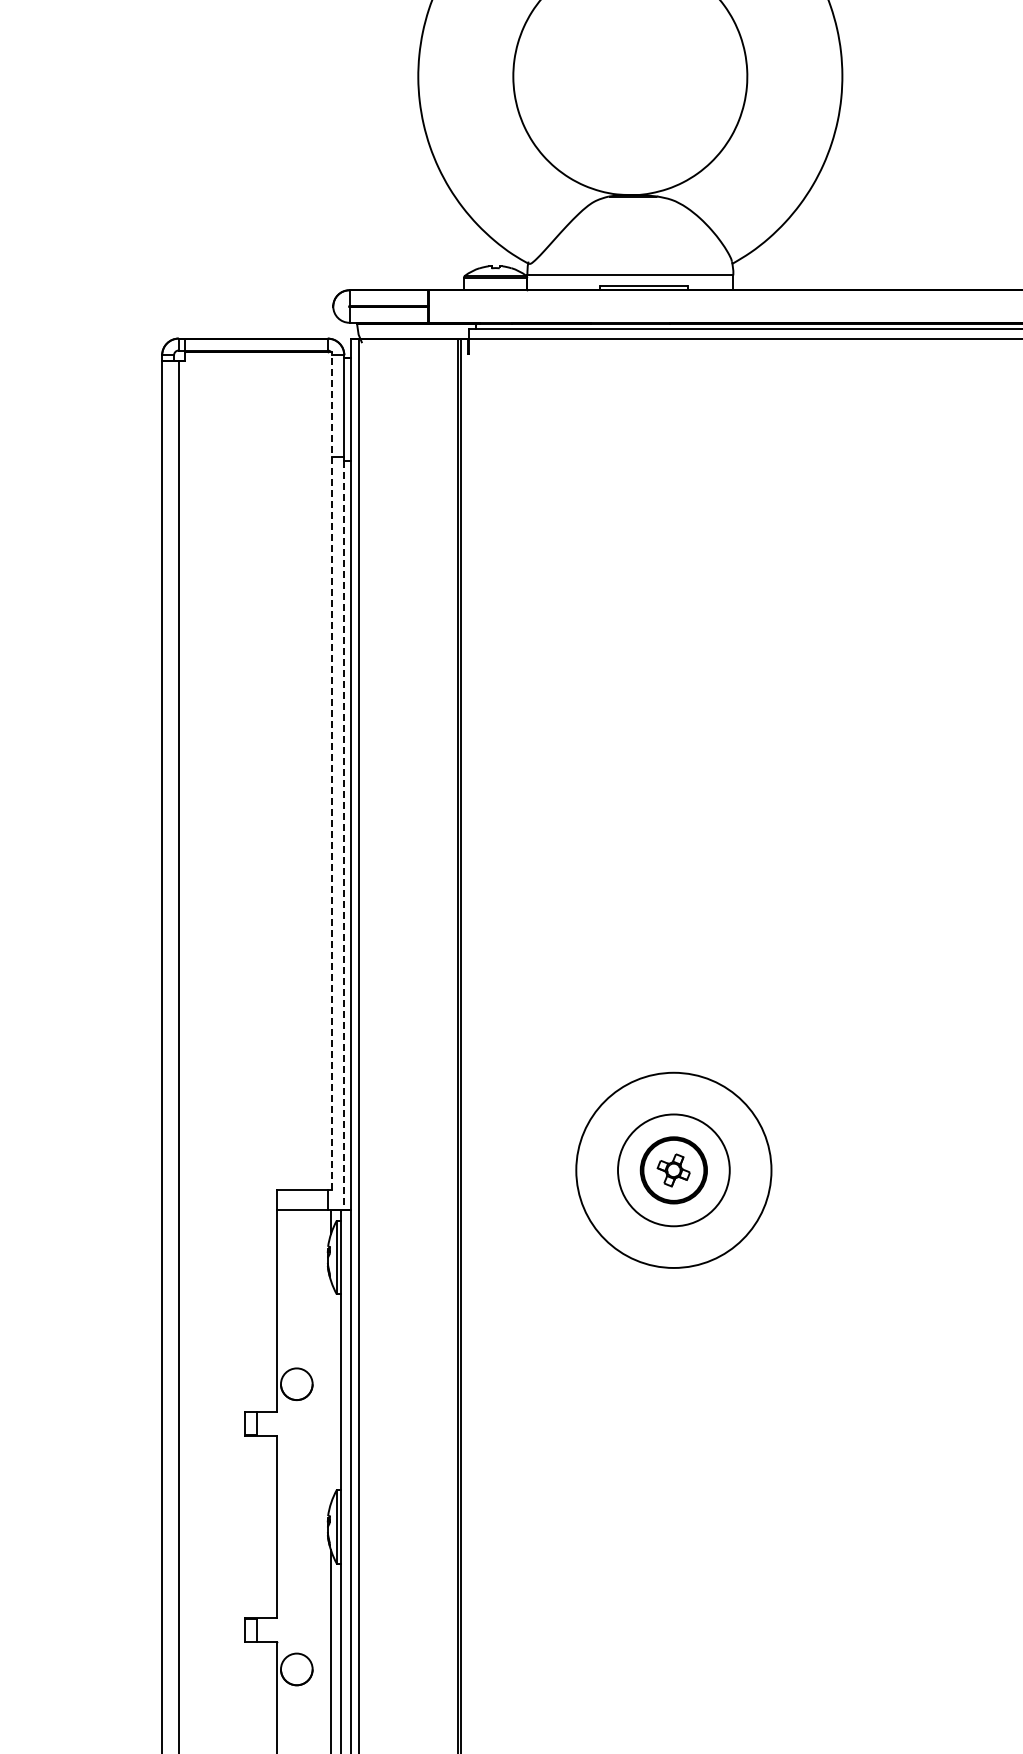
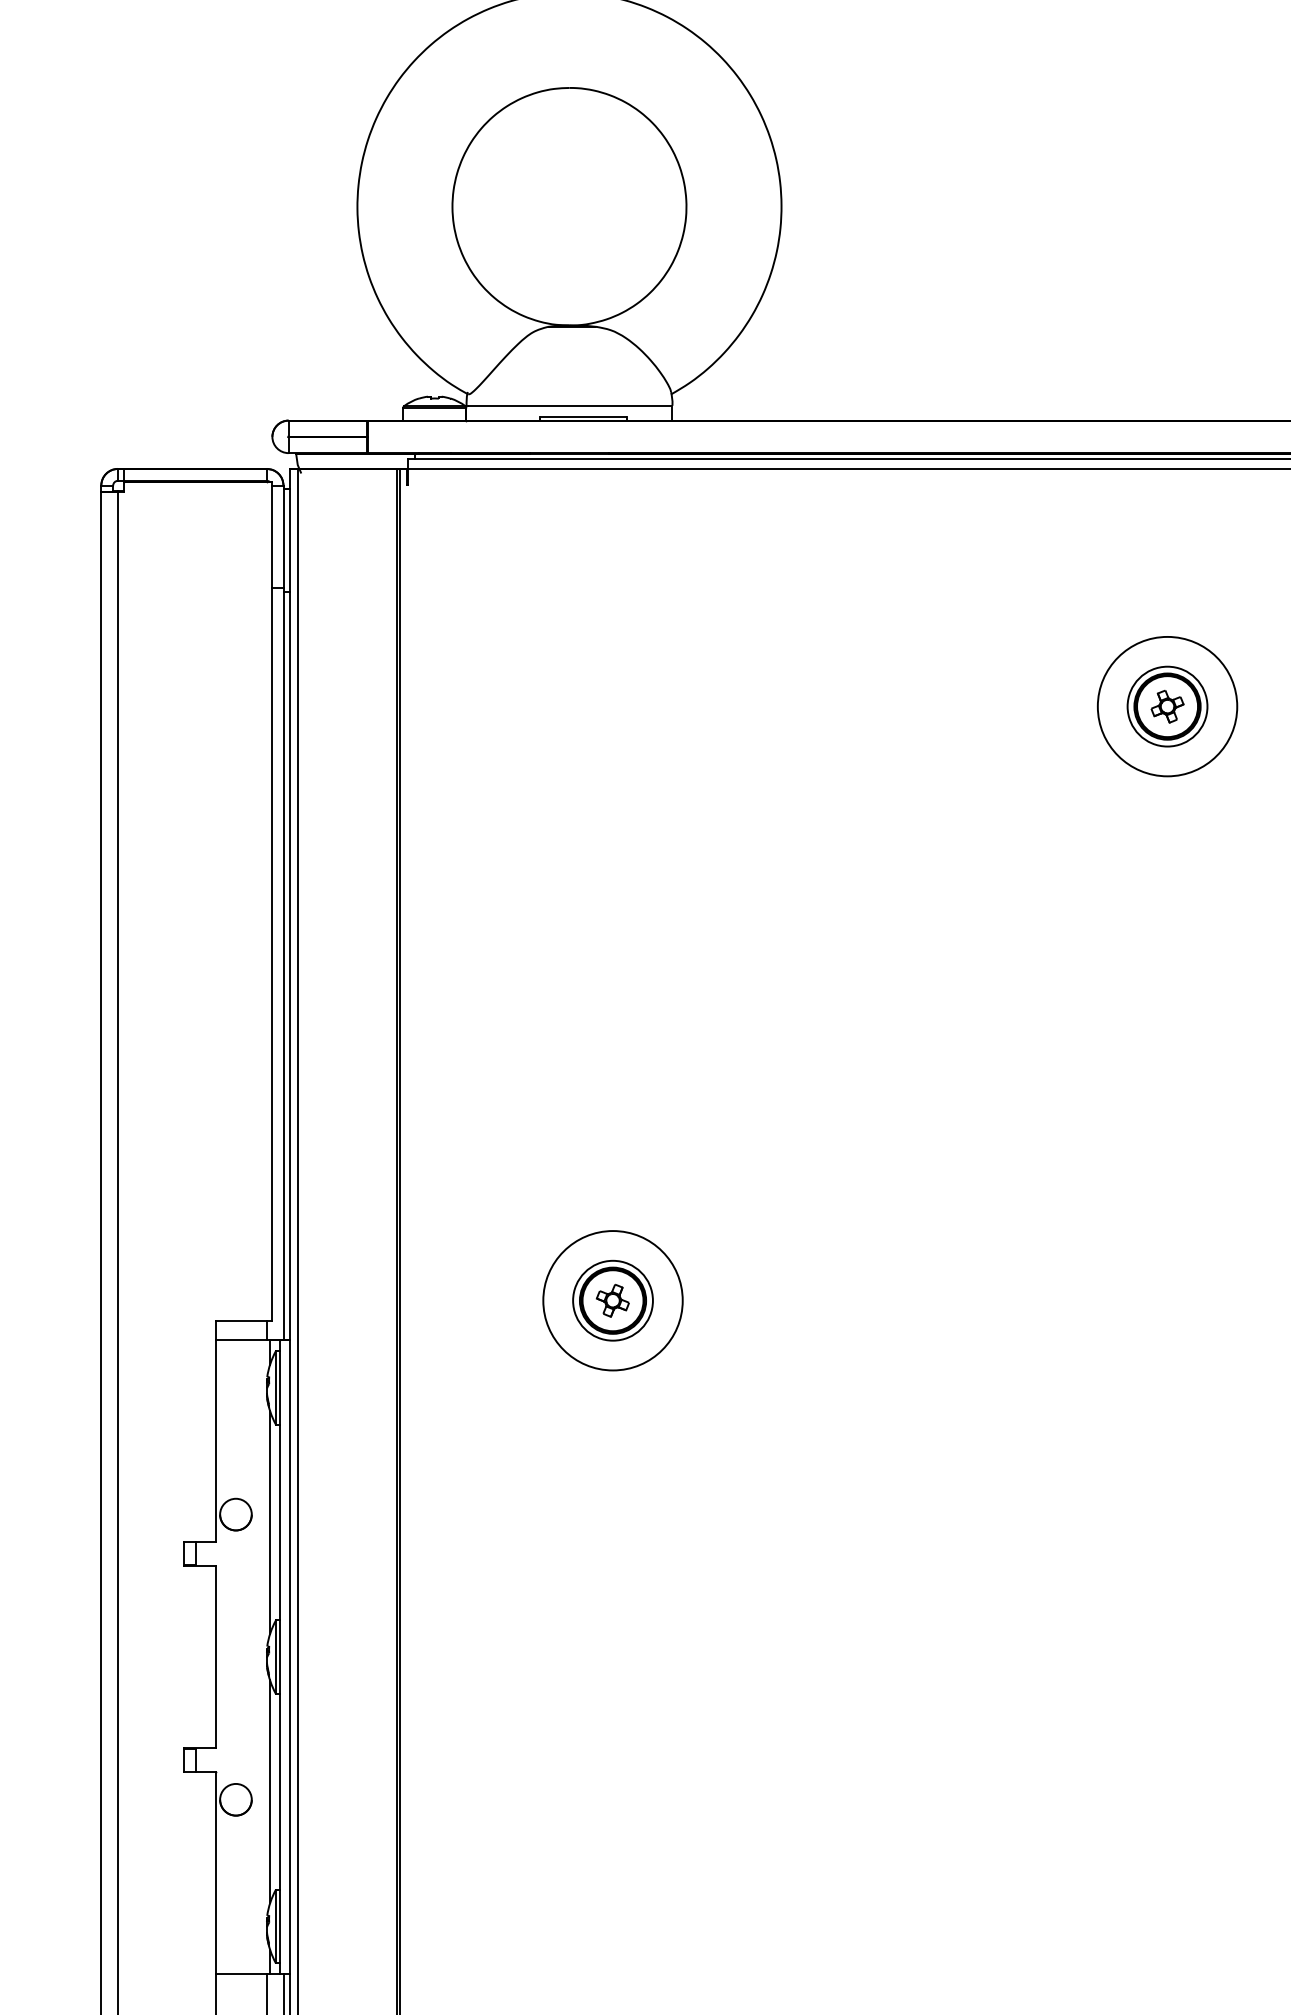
line: (332, 770) -> (271, 900), dashed -> solid
line: (344, 836) -> (283, 966), dashed -> solid
circle: (673, 1170) -> (612, 1300), size x0.71
circle: (673, 1170) -> (612, 1300), size x0.71
line: (331, 1392) -> (270, 1522), added

